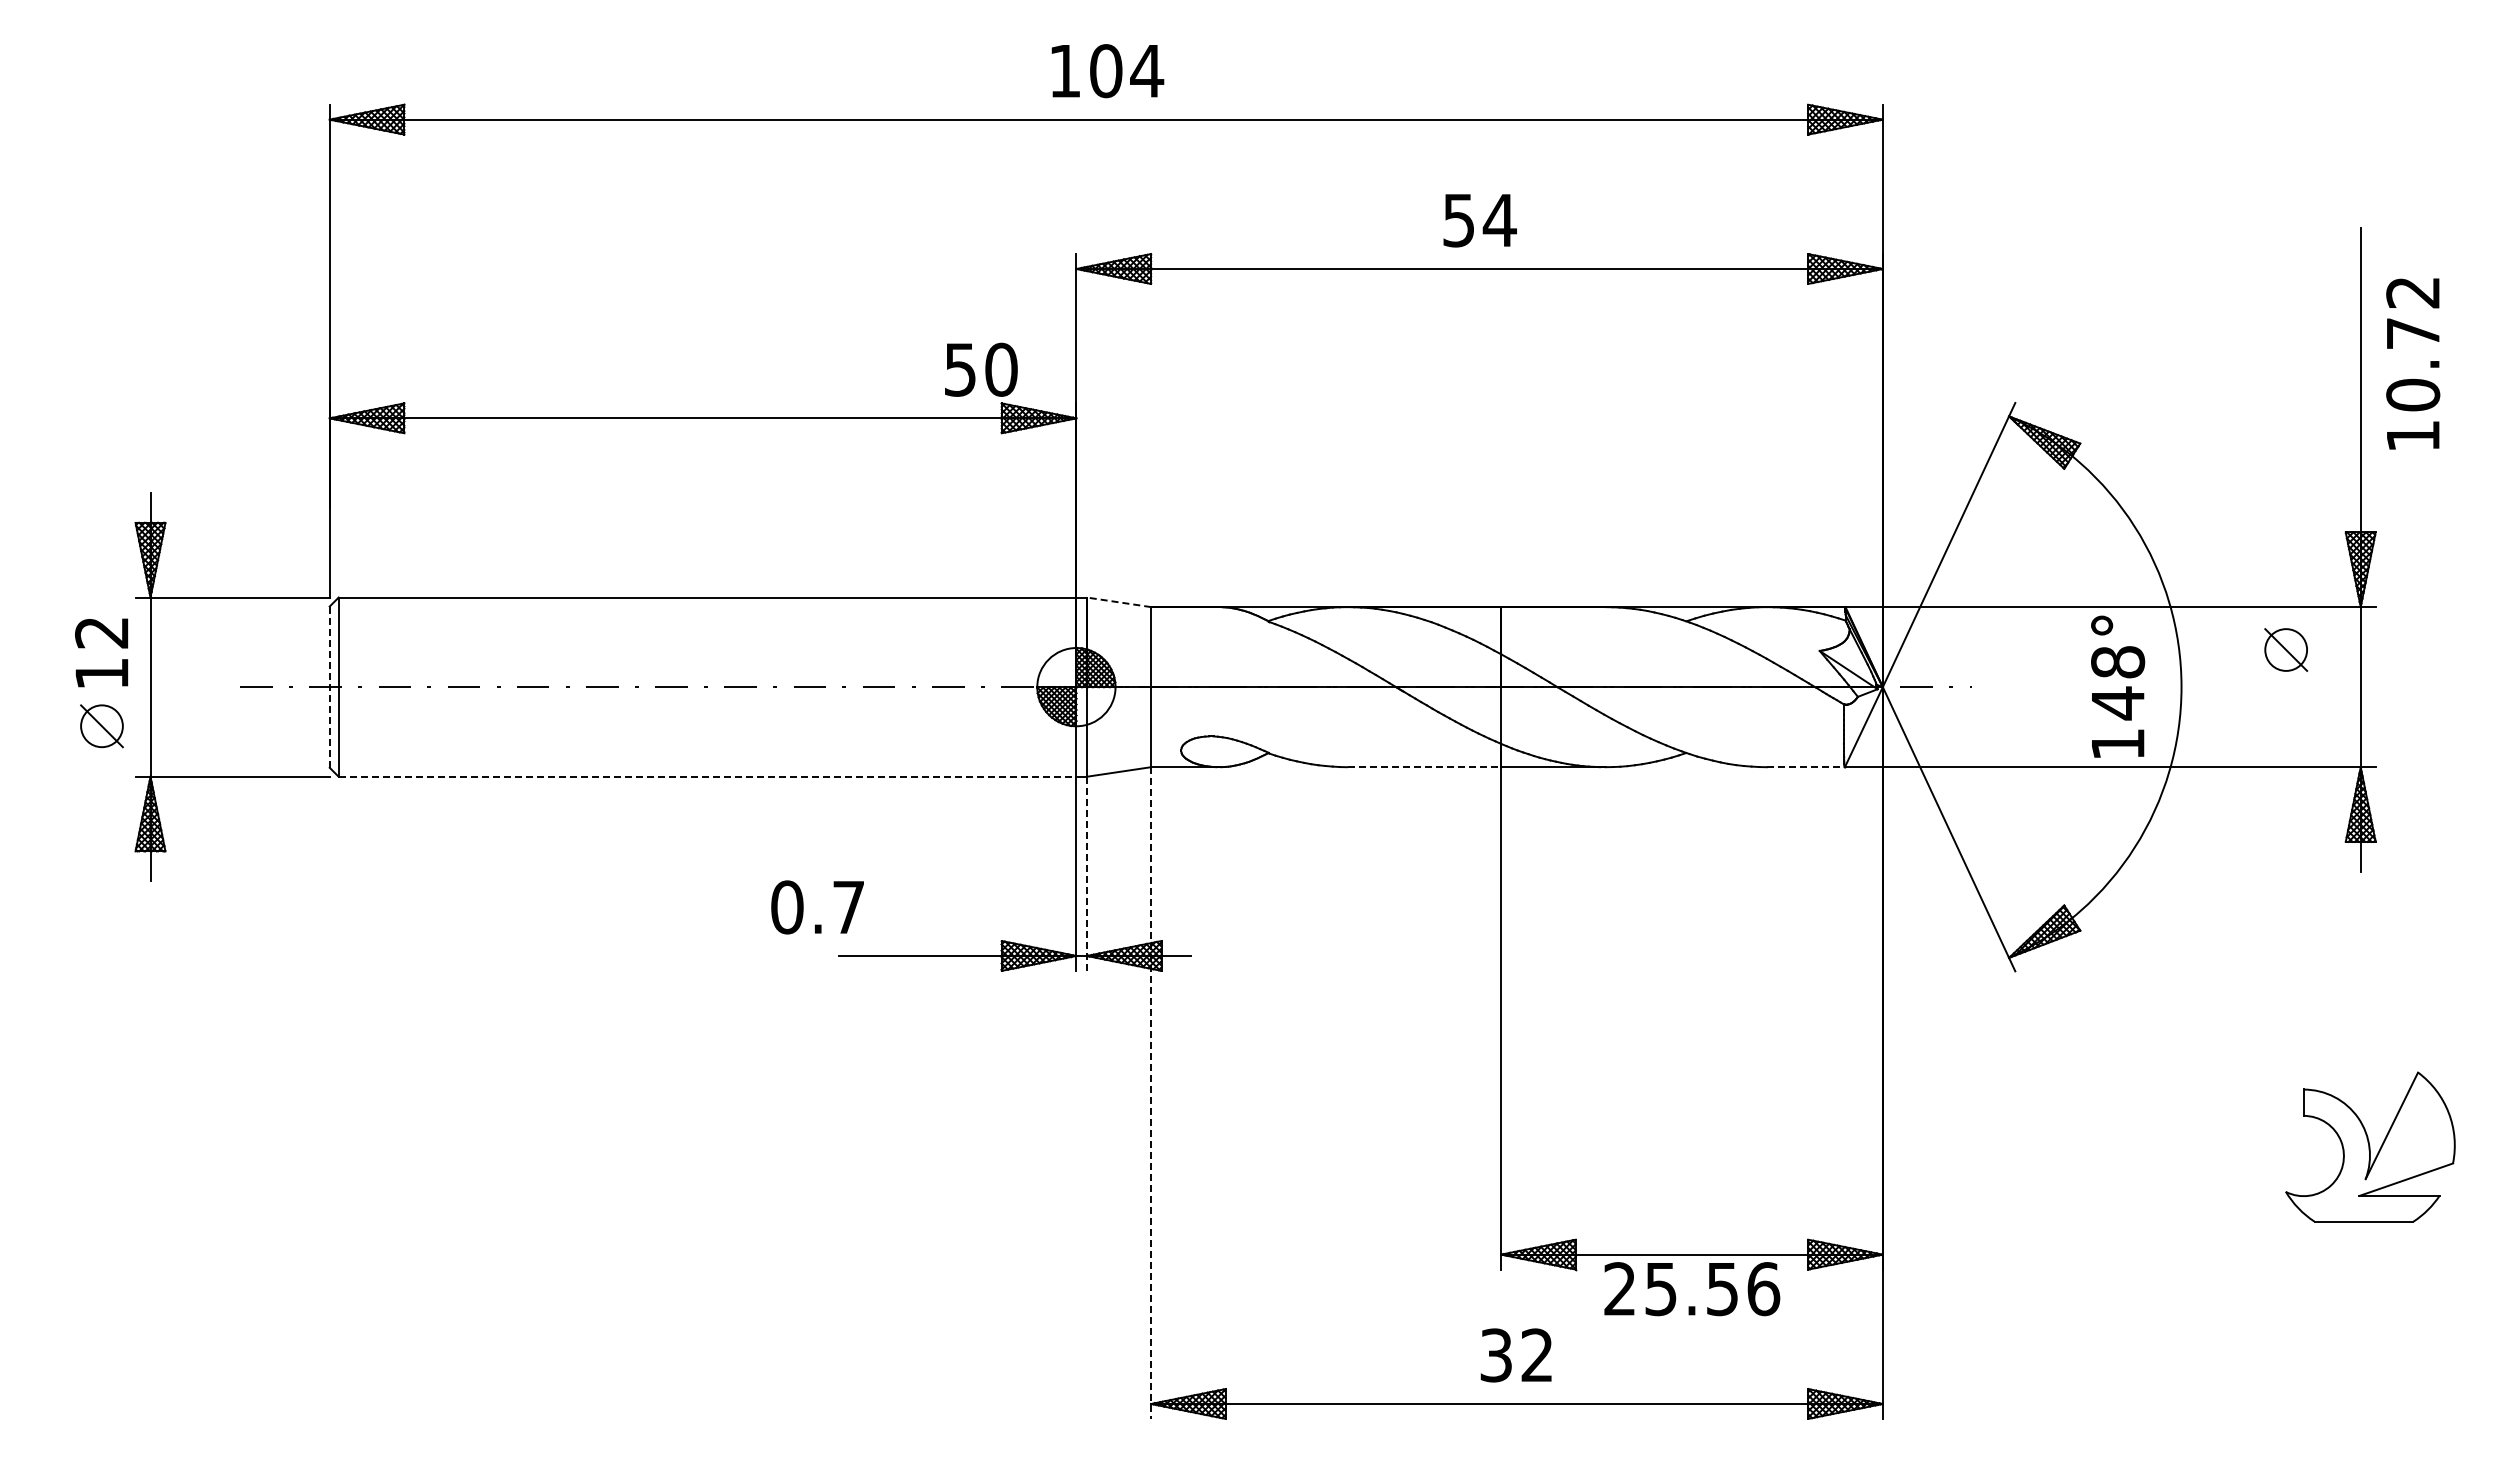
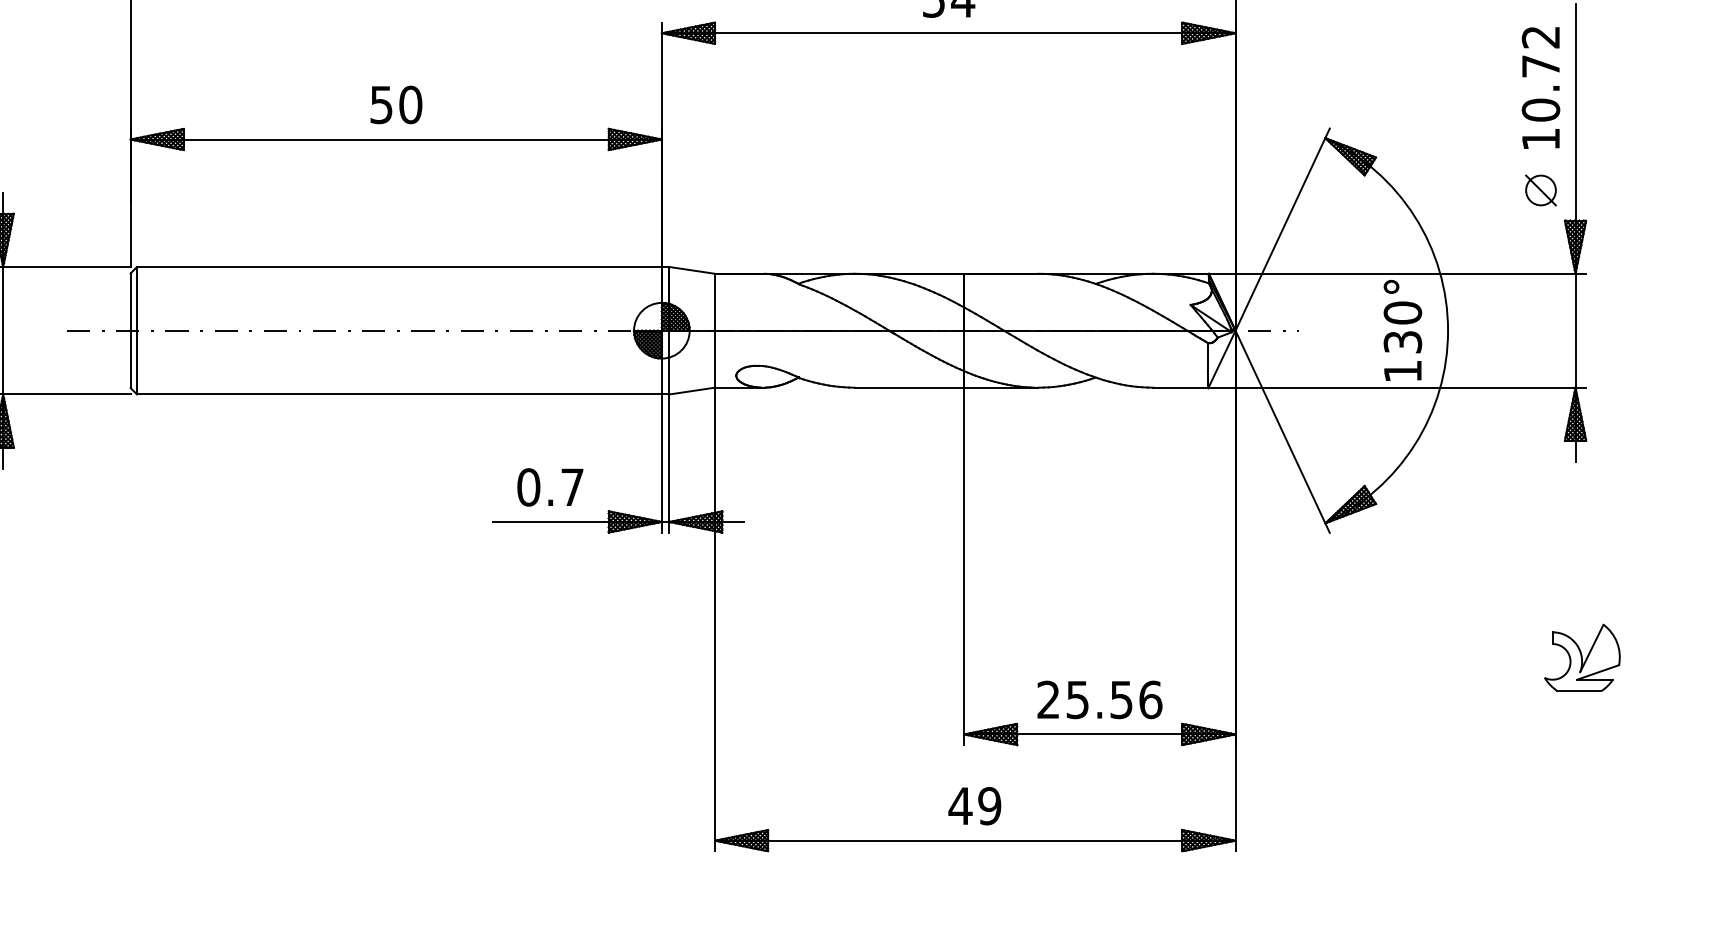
text: (2413, 363) -> (1541, 87), moved
text: (981, 369) -> (396, 104), moved
line: (1118, 602) -> (691, 270), dashed -> solid
part: (2286, 649) -> (1541, 190), moved
text: (2118, 683) -> (1403, 328), 148° -> 130°
line: (329, 687) -> (130, 330), dashed -> solid
line: (1424, 767) -> (909, 387), dashed -> solid
line: (1805, 767) -> (1180, 387), dashed -> solid
line: (707, 776) -> (399, 394), dashed -> solid
line: (1086, 873) -> (669, 463), dashed -> solid
text: (817, 907) -> (550, 487), moved
line: (1151, 1093) -> (715, 619), dashed -> solid
part: (2369, 1146) -> (1581, 657), size x0.62
text: (1692, 1289) -> (1100, 700), moved
text: (1516, 1355) -> (974, 806), 32 -> 49

